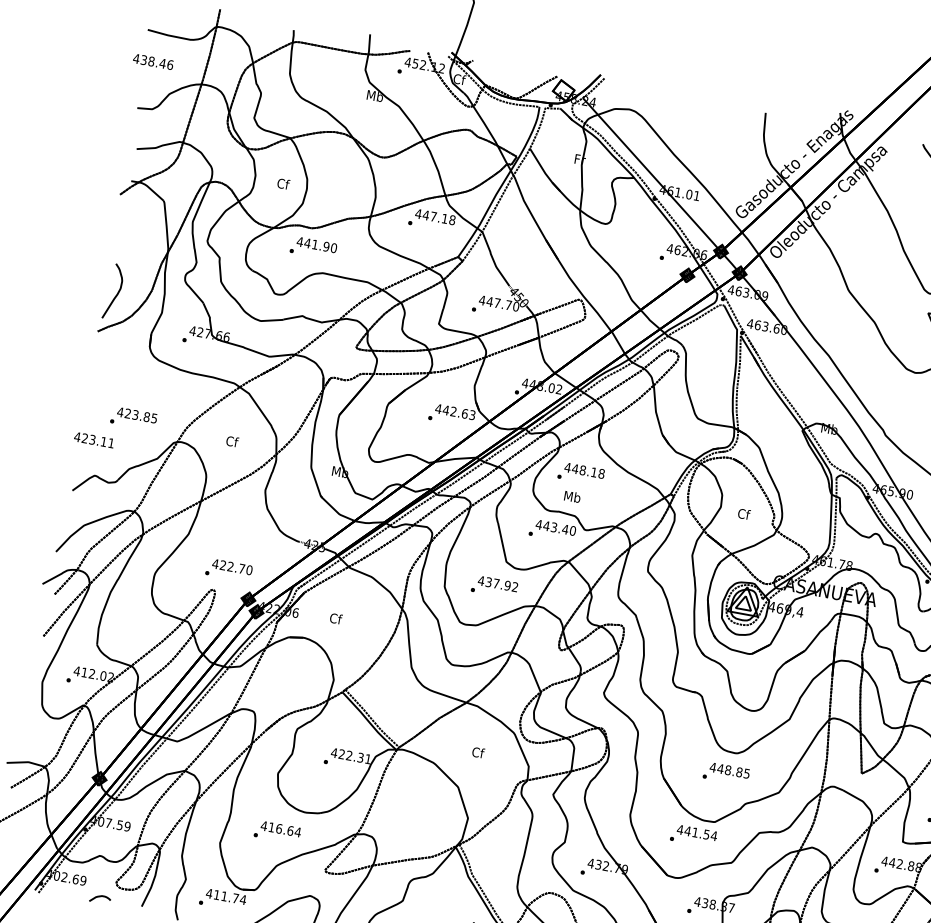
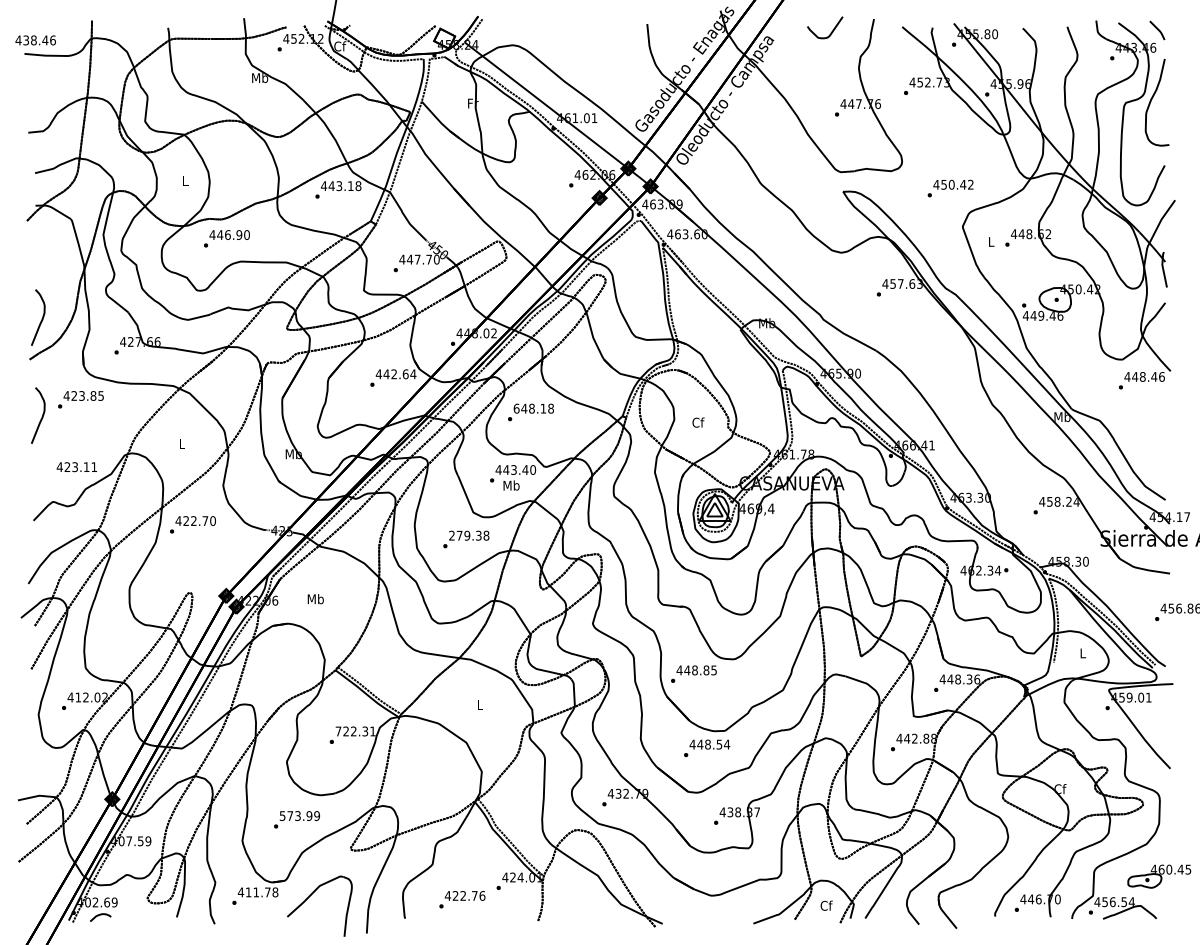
text: (153, 61) -> (35, 40), moved
text: (283, 183) -> (185, 180), Cf -> L
text: (433, 217) -> (339, 186), 447.18 -> 443.18
text: (314, 244) -> (227, 234), 441.90 -> 446.90
curve: (99, 389) -> (41, 416), added
text: (472, 415) -> (413, 374), 442.63 -> 442.64
text: (133, 418) -> (80, 399), moved
text: (93, 440) -> (76, 467), moved
text: (232, 441) -> (182, 443), Cf -> L
text: (567, 467) -> (516, 408), 448.18 -> 648.18
text: (572, 496) -> (511, 485), moved
text: (228, 569) -> (192, 524), moved
text: (497, 583) -> (468, 535), 437.92 -> 279.38
text: (335, 619) -> (315, 599), Cf -> Mb
text: (334, 752) -> (338, 731), 422.31 -> 722.31
text: (478, 753) -> (480, 705), Cf -> L
text: (726, 773) -> (693, 673), moved
text: (280, 828) -> (299, 815), 416.64 -> 573.99
text: (694, 832) -> (707, 744), 441.54 -> 448.54
curve: (100, 897) -> (100, 915), moved
text: (243, 899) -> (275, 892), 411.74 -> 411.78

